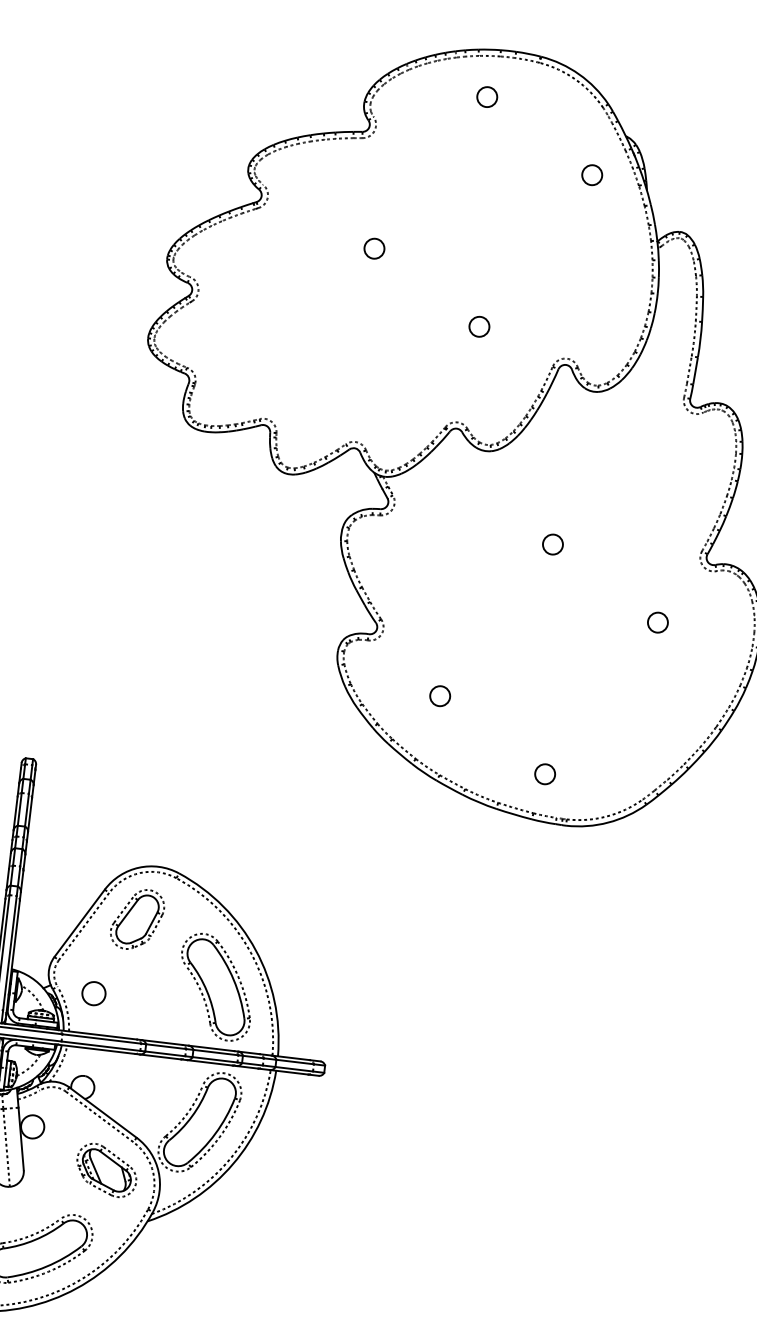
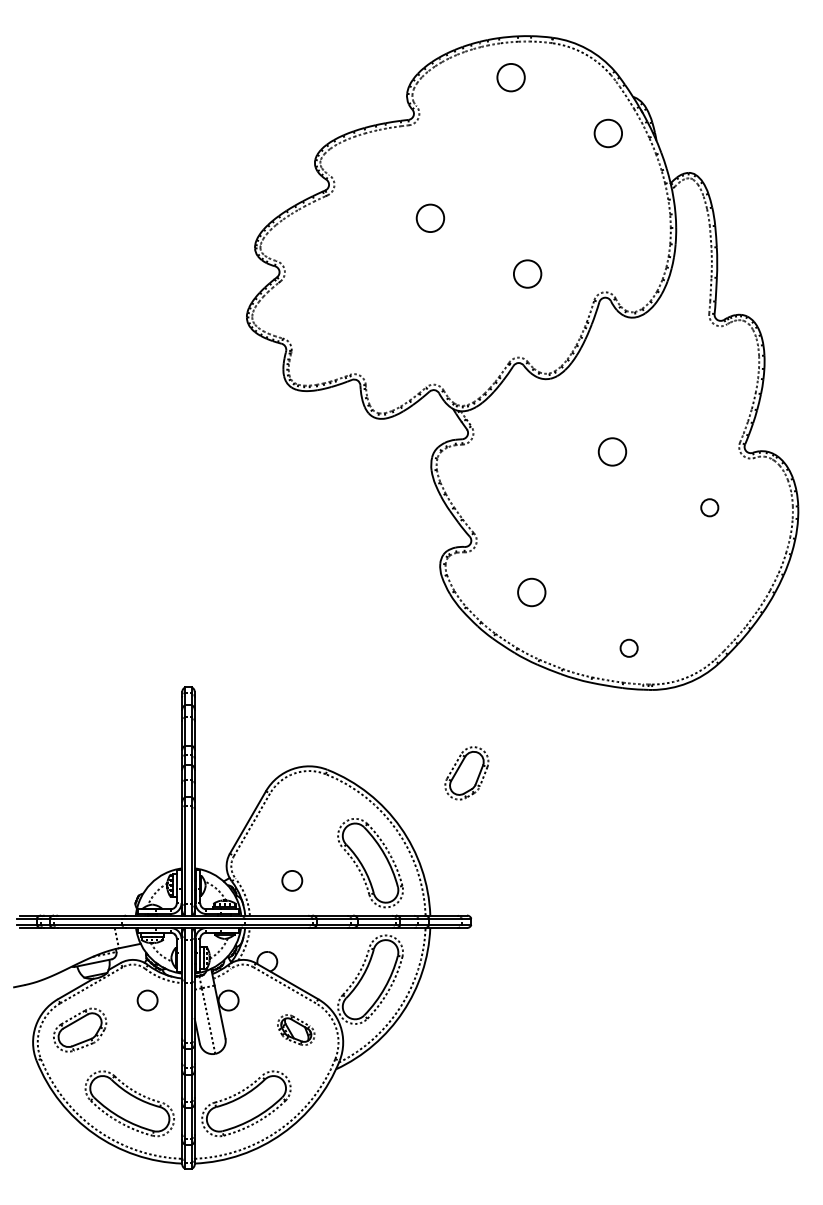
circle: (486, 96) -> (510, 77), size x1.6
circle: (592, 175) -> (608, 133), size x1.6
circle: (374, 247) -> (430, 217), size x1.6
circle: (479, 326) -> (527, 273), size x1.6
circle: (553, 544) -> (612, 451), size x1.6
circle: (439, 696) -> (531, 592), size x1.6
part: (137, 919) -> (466, 773), moved
circle: (94, 993) -> (292, 880), moved
part: (107, 1169) -> (296, 1029), size x0.7

